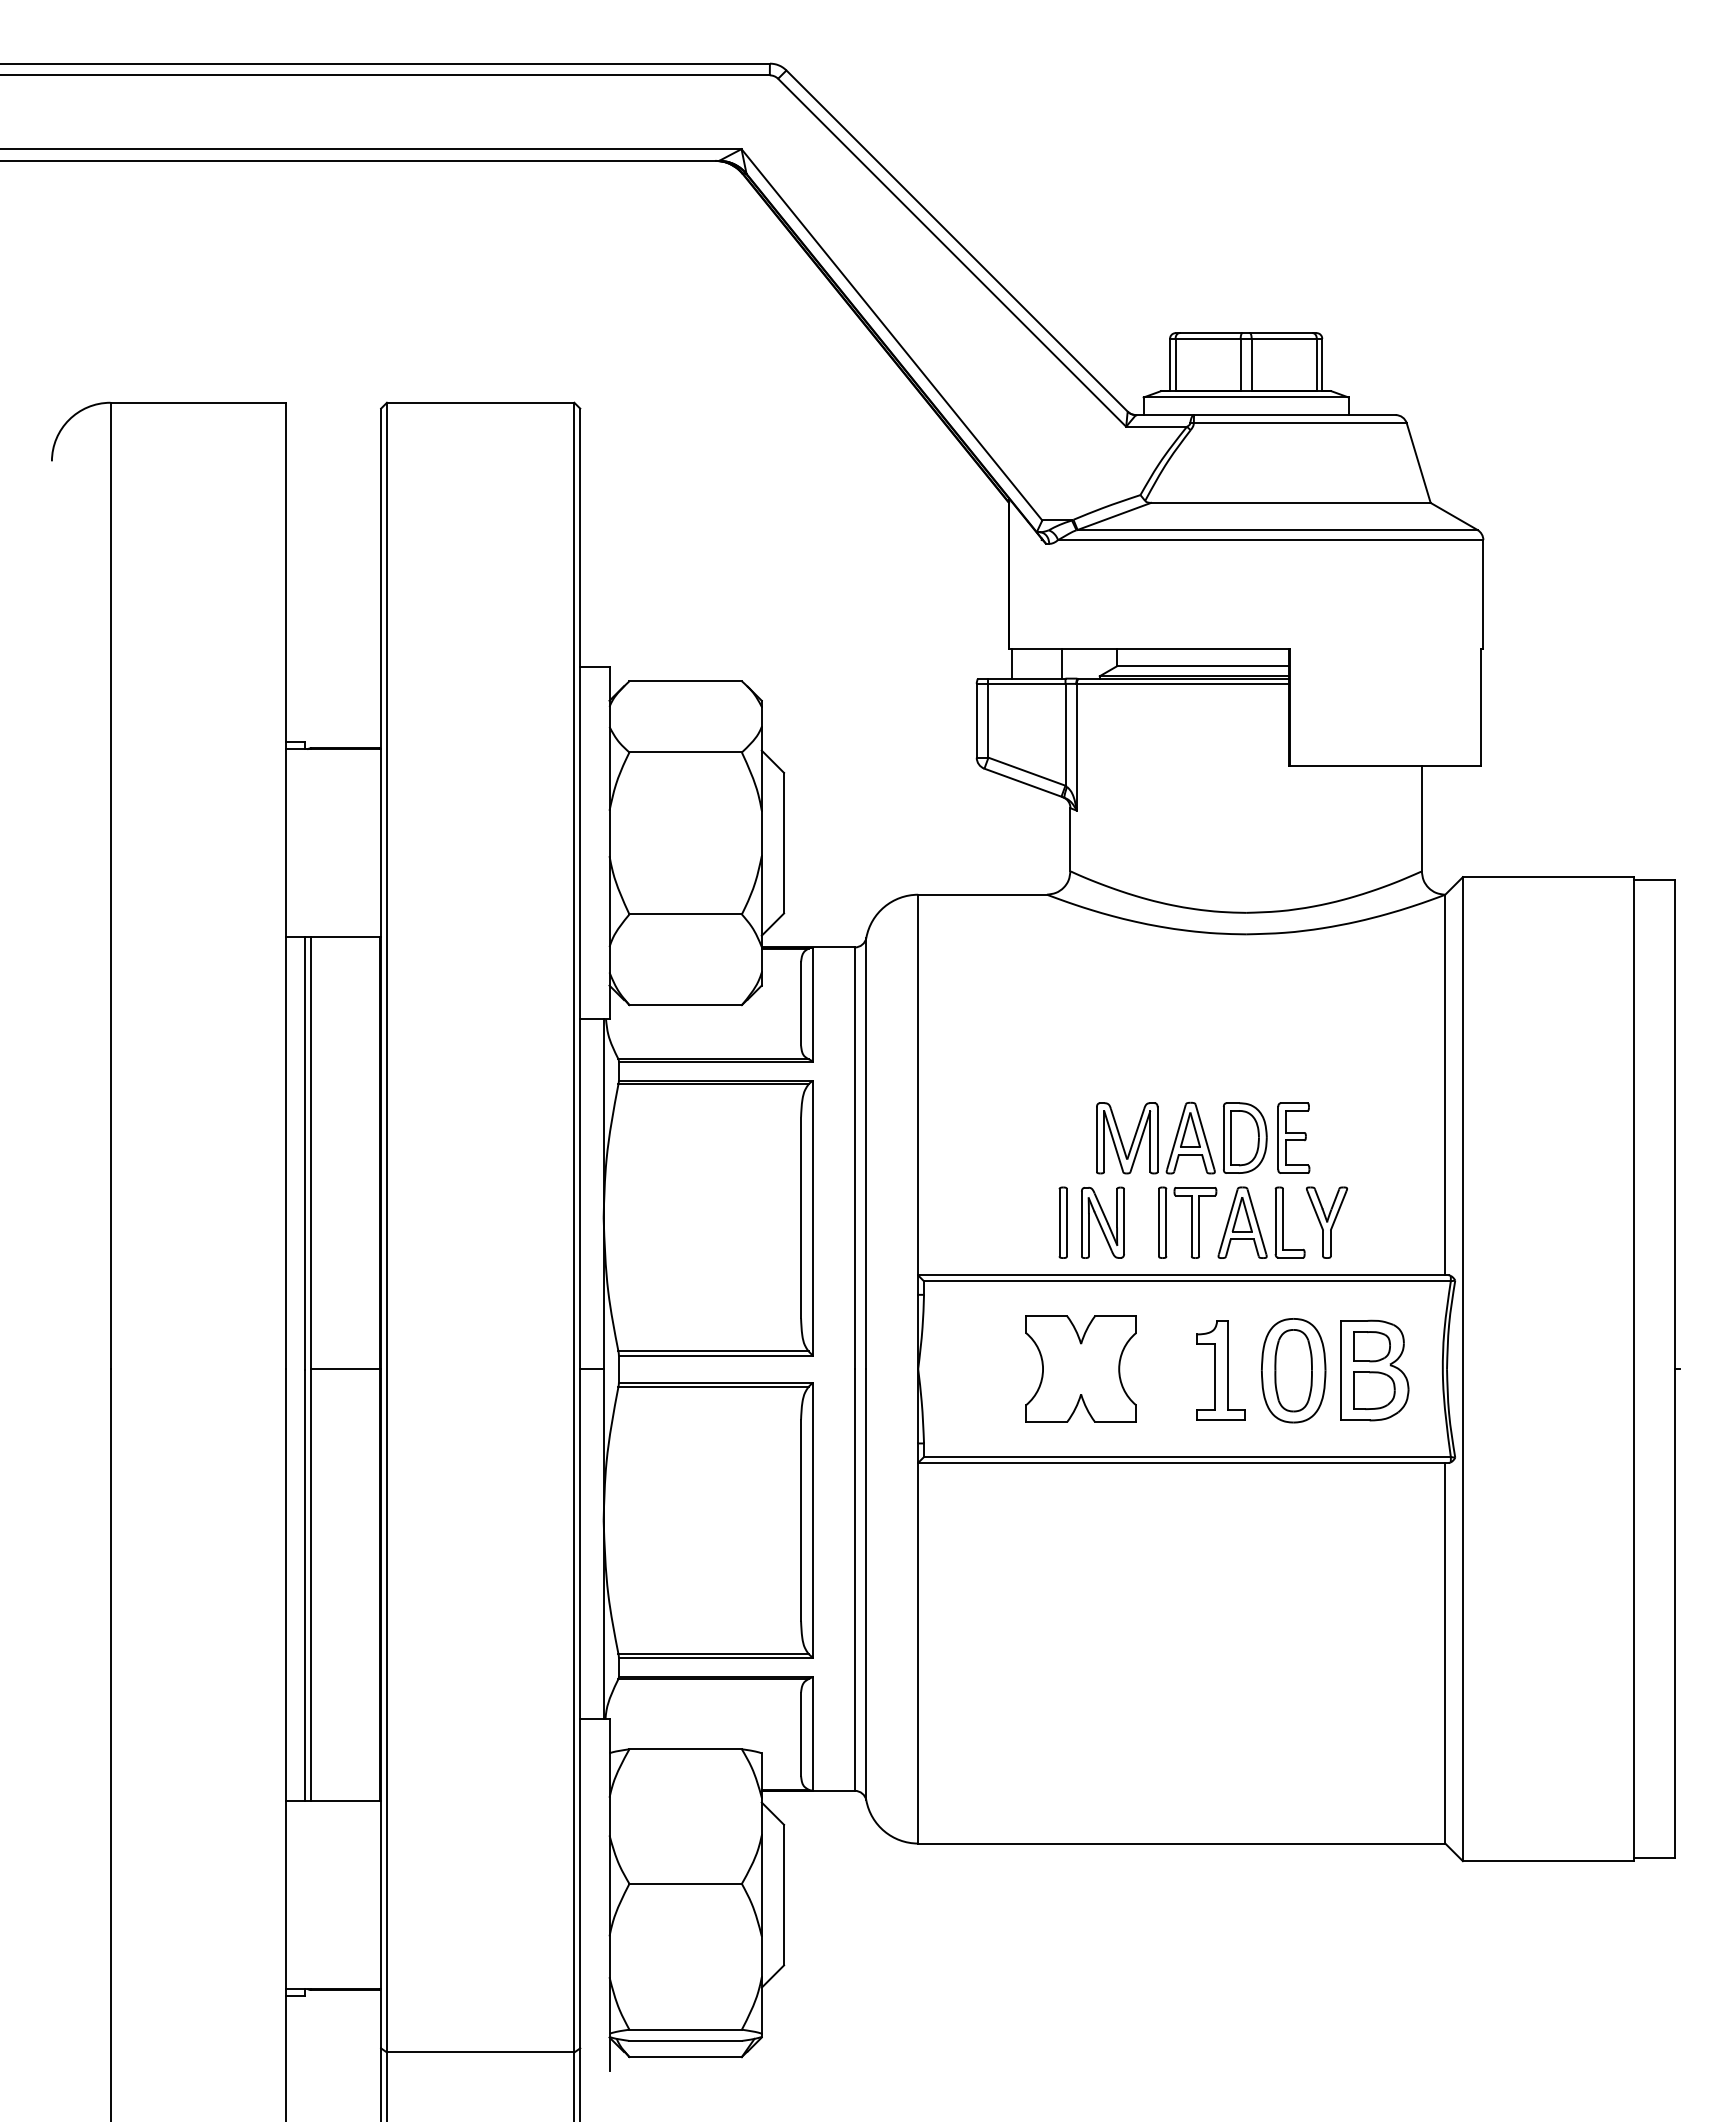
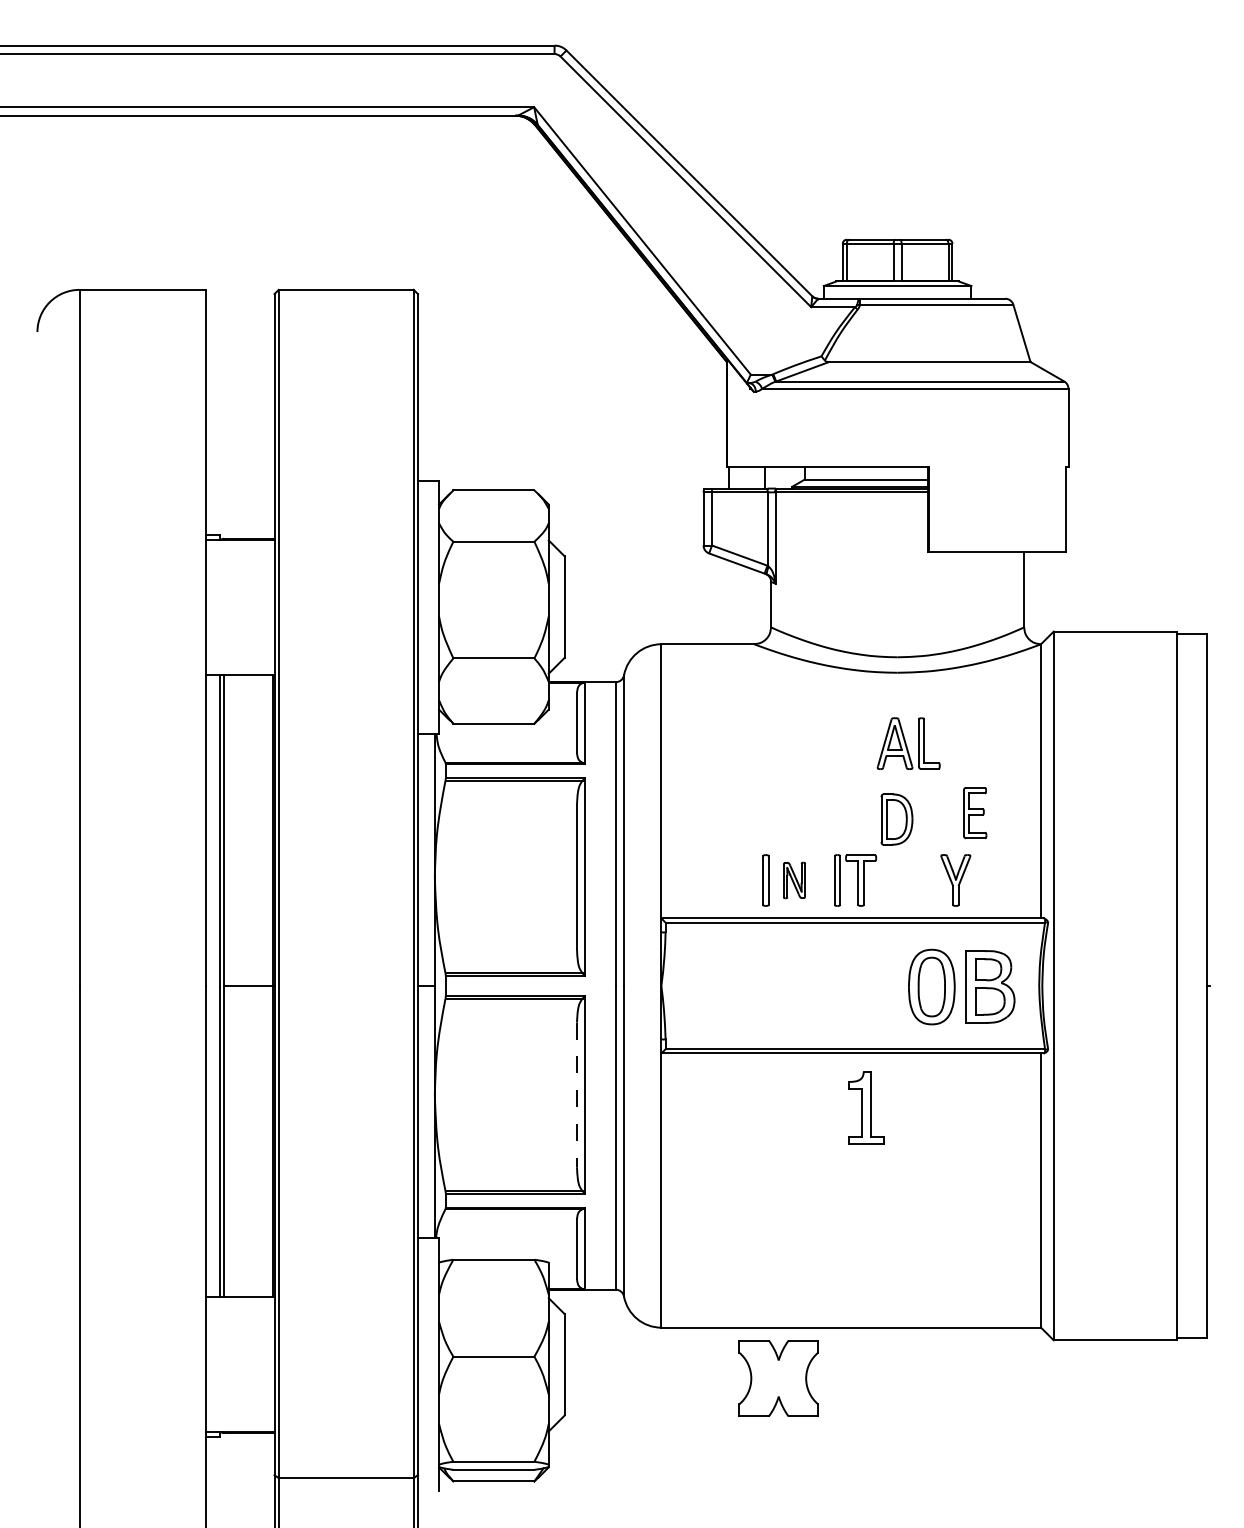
part: (1155, 1137) -> (832, 819), removed
part: (1293, 1137) -> (974, 812), moved
part: (1102, 1222) -> (794, 880), size x0.7
part: (1261, 1222) -> (908, 743), moved
part: (1080, 1368) -> (778, 1378), moved
part: (1220, 1370) -> (866, 1107), moved
line: (801, 1520) -> (577, 1094), solid -> dashed

